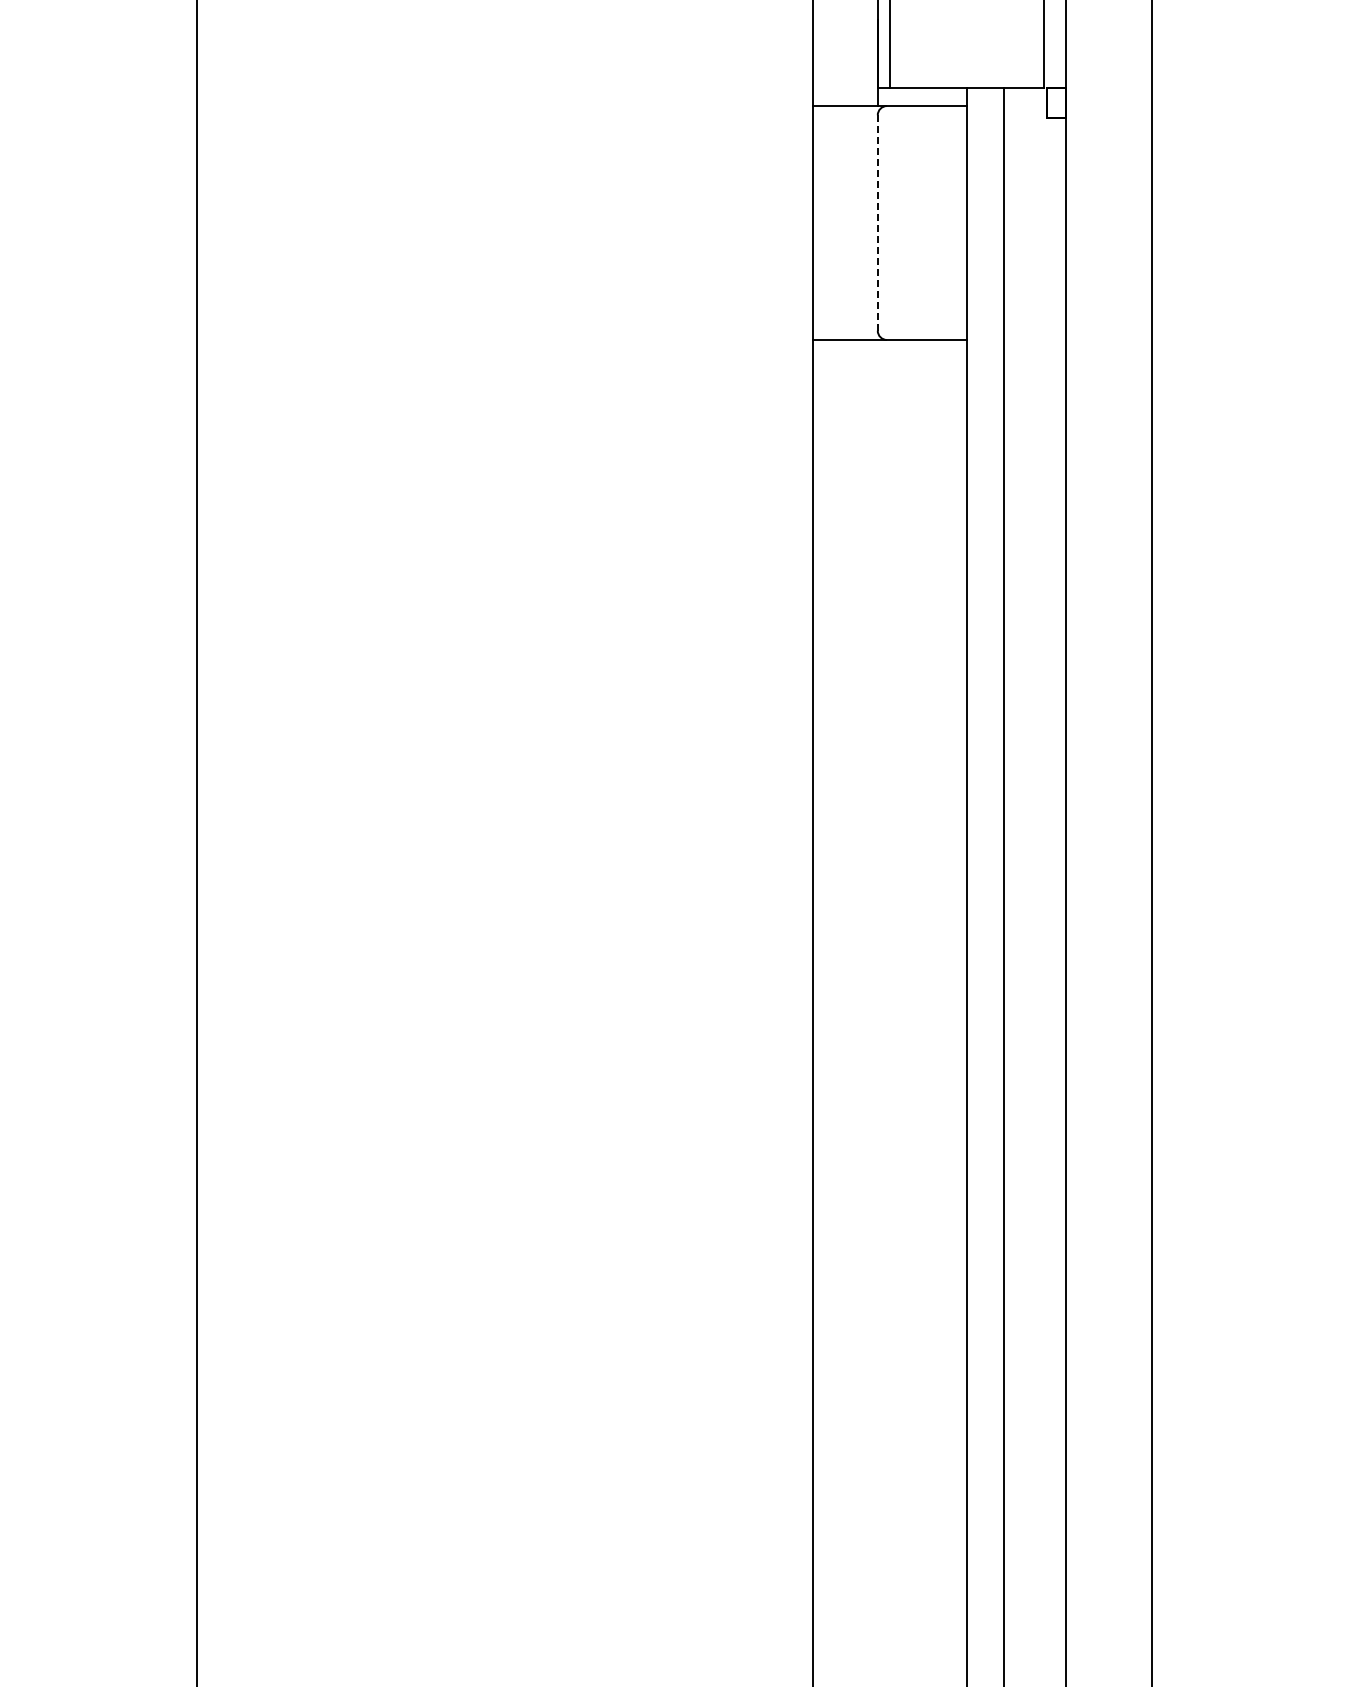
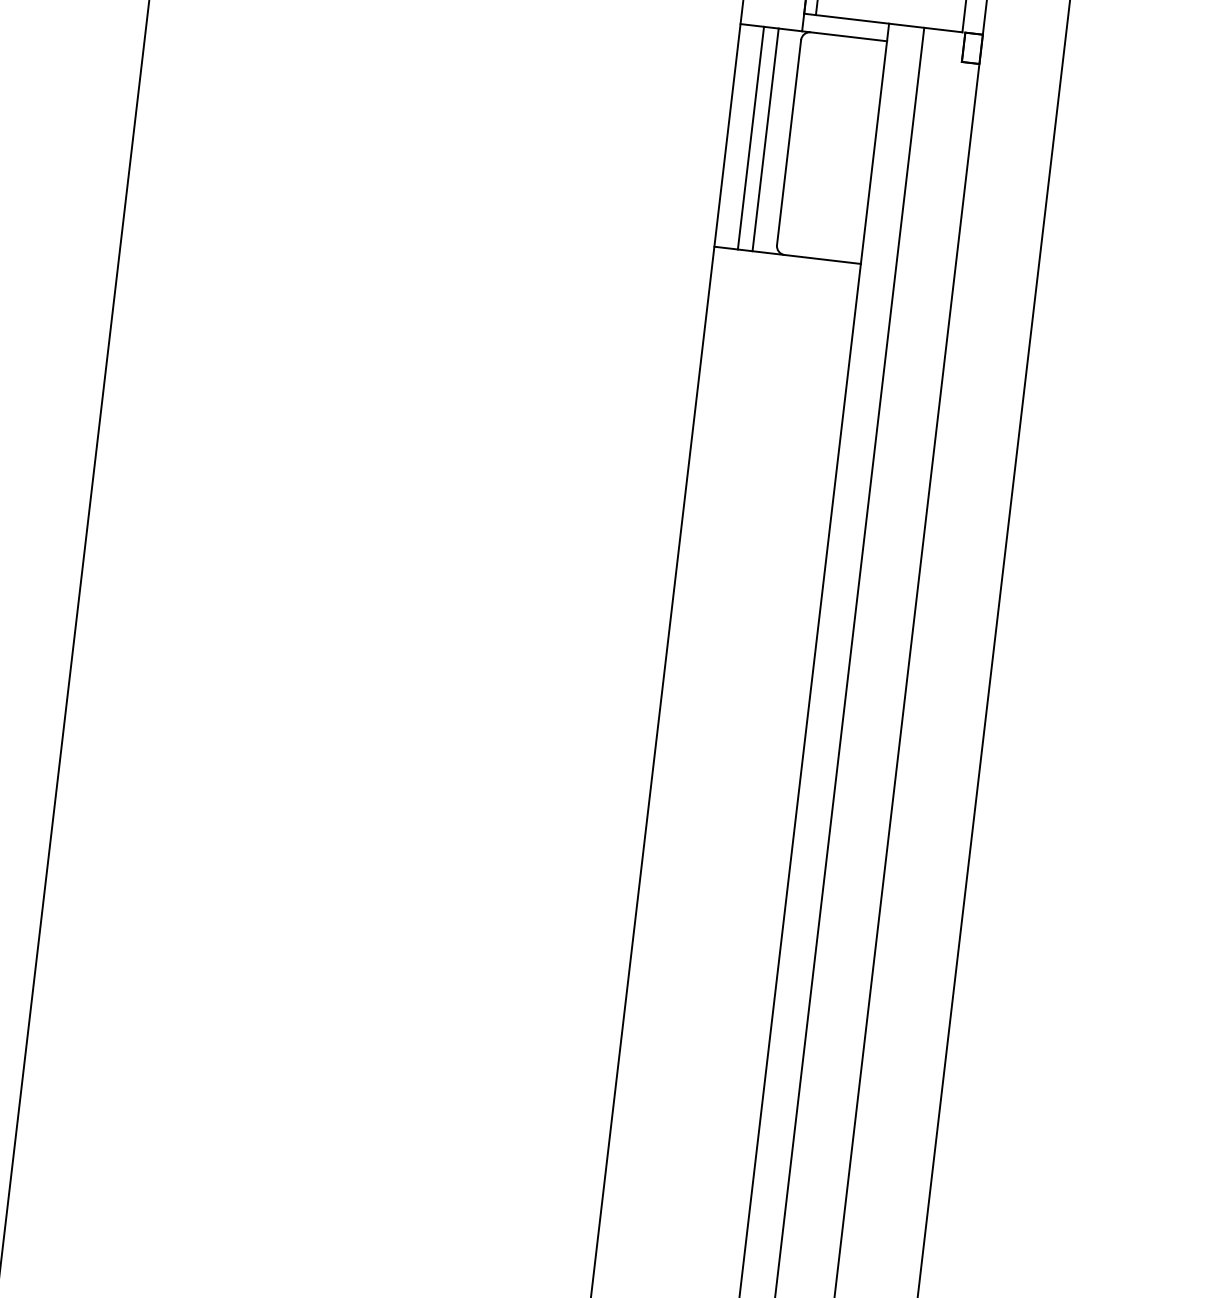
line: (837, 223) -> (750, 138), added
line: (853, 223) -> (765, 140), added
line: (877, 223) -> (788, 143), dashed -> solid

